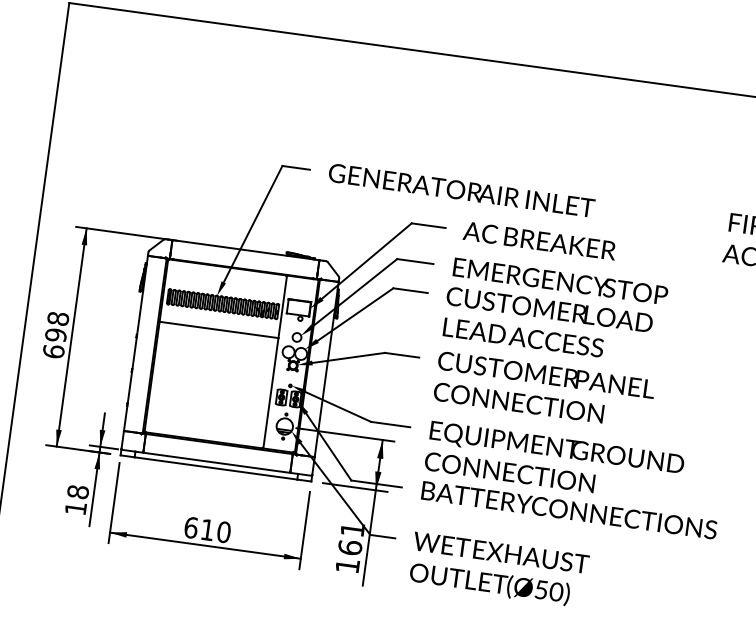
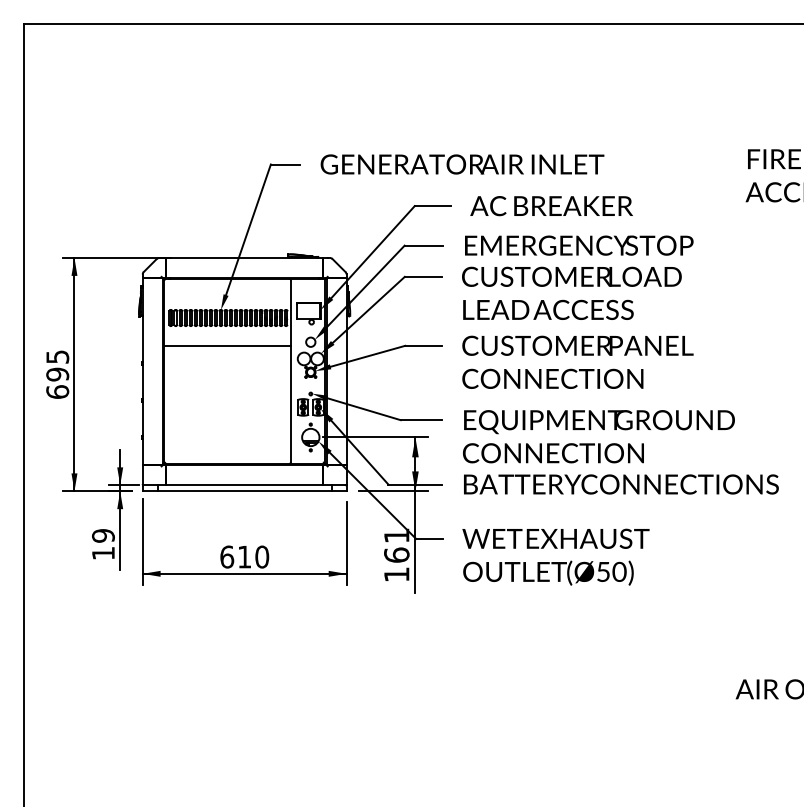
text: (58, 318) -> (57, 356), 698 -> 695
text: (78, 491) -> (103, 535), 18 -> 19

